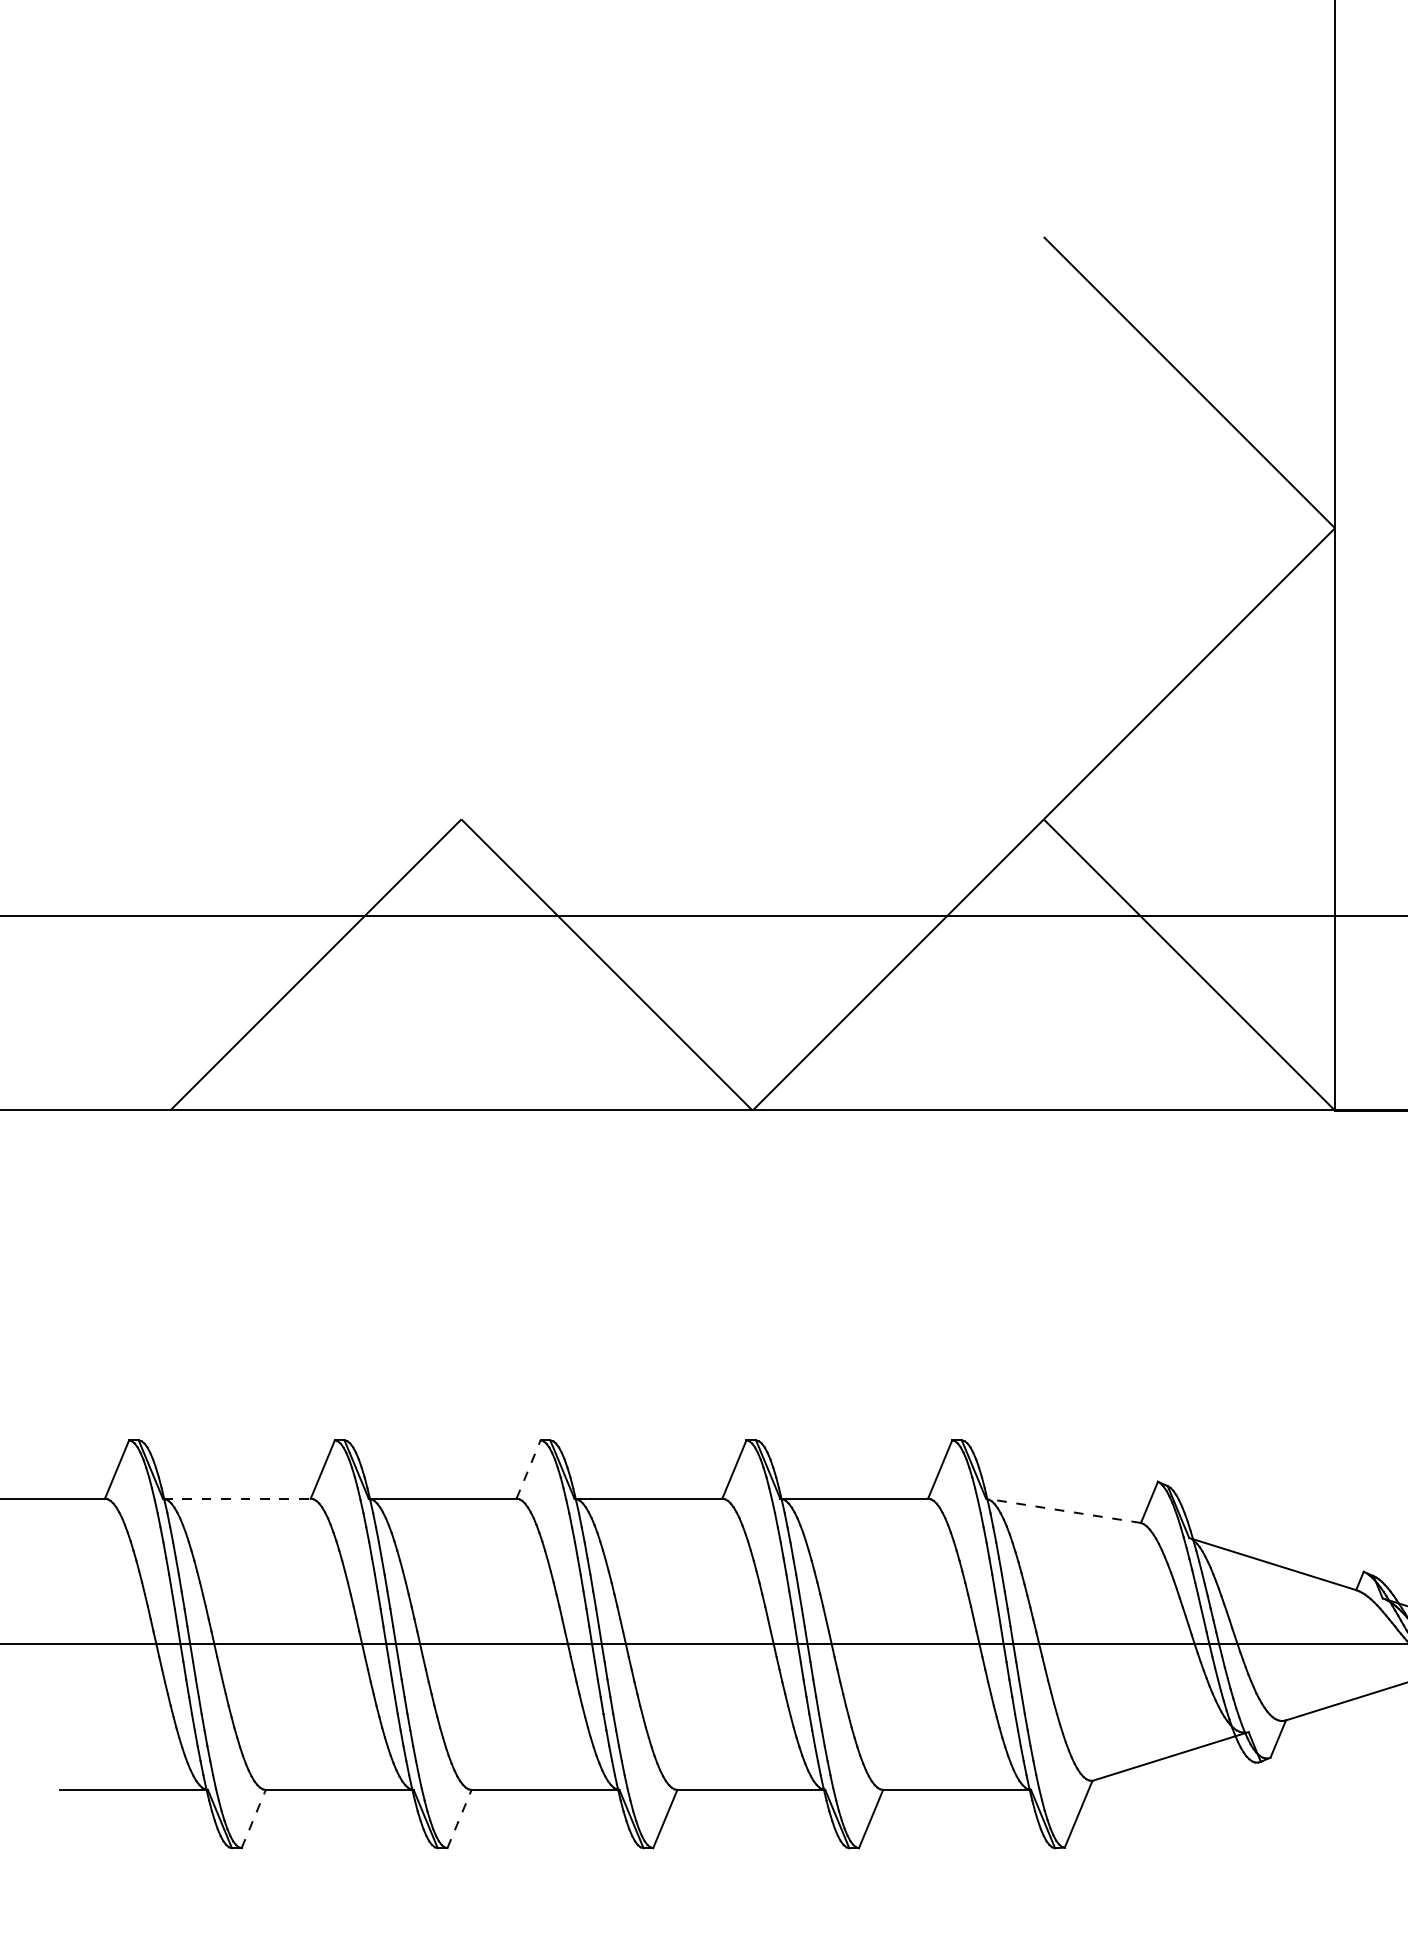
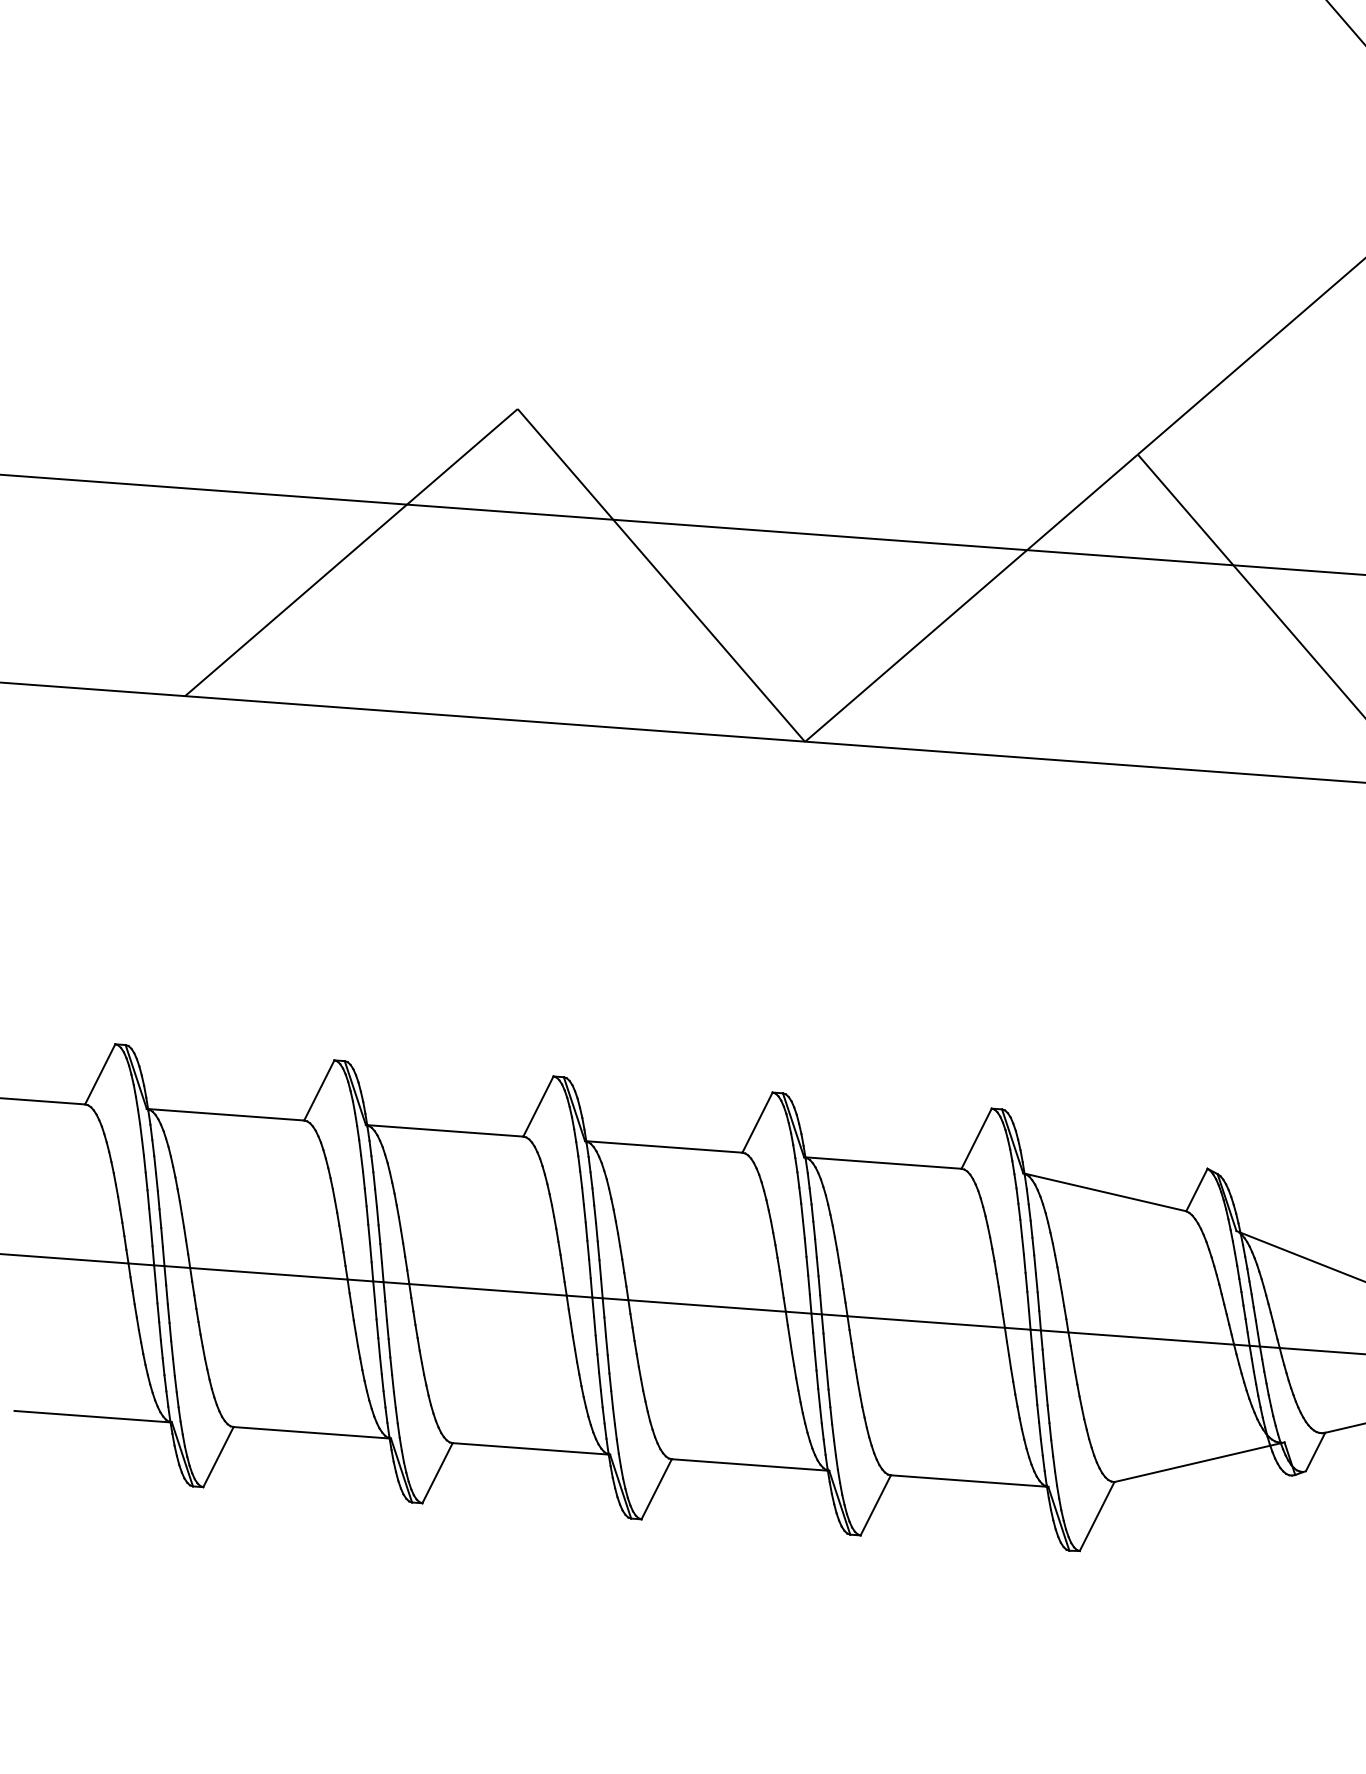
line: (528, 1469) -> (538, 1106), dashed -> solid
line: (236, 1498) -> (225, 1114), dashed -> solid
line: (1063, 1510) -> (1104, 1191), dashed -> solid
line: (253, 1819) -> (218, 1457), dashed -> solid
line: (459, 1819) -> (437, 1473), dashed -> solid

